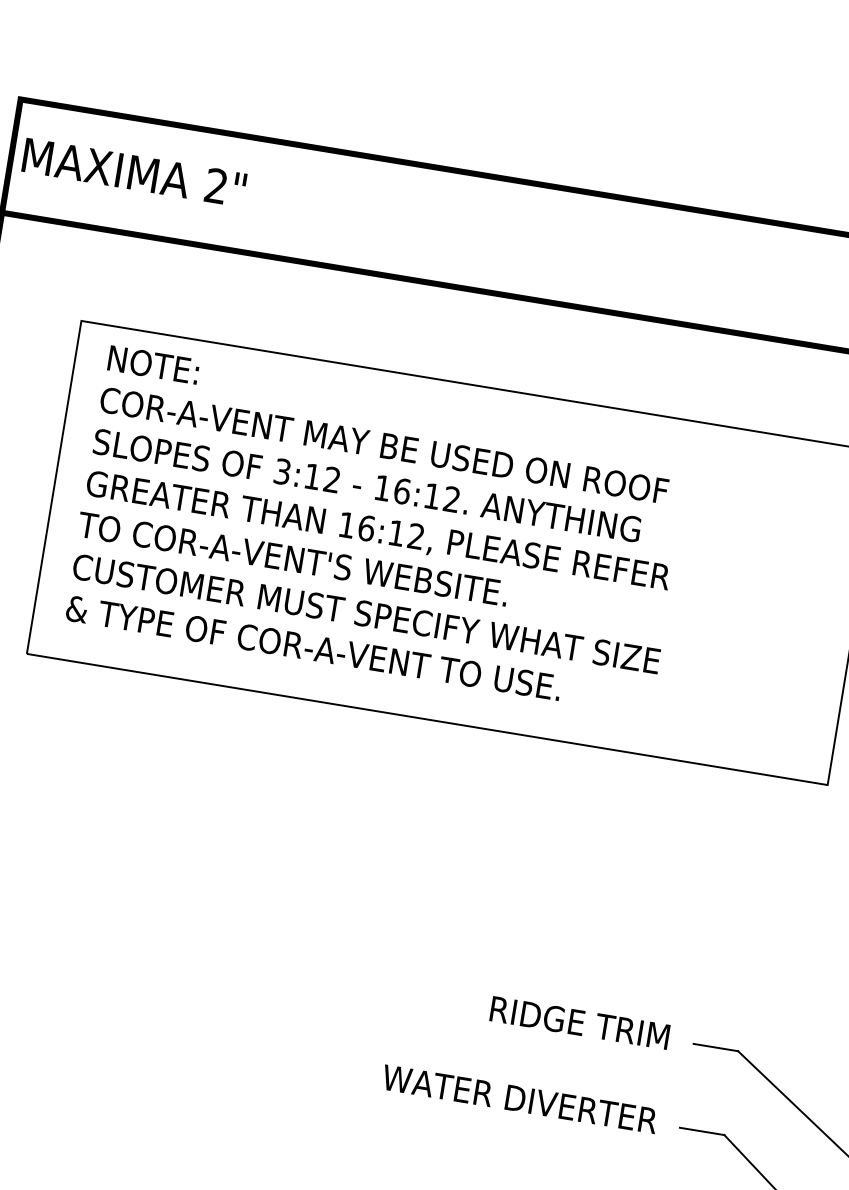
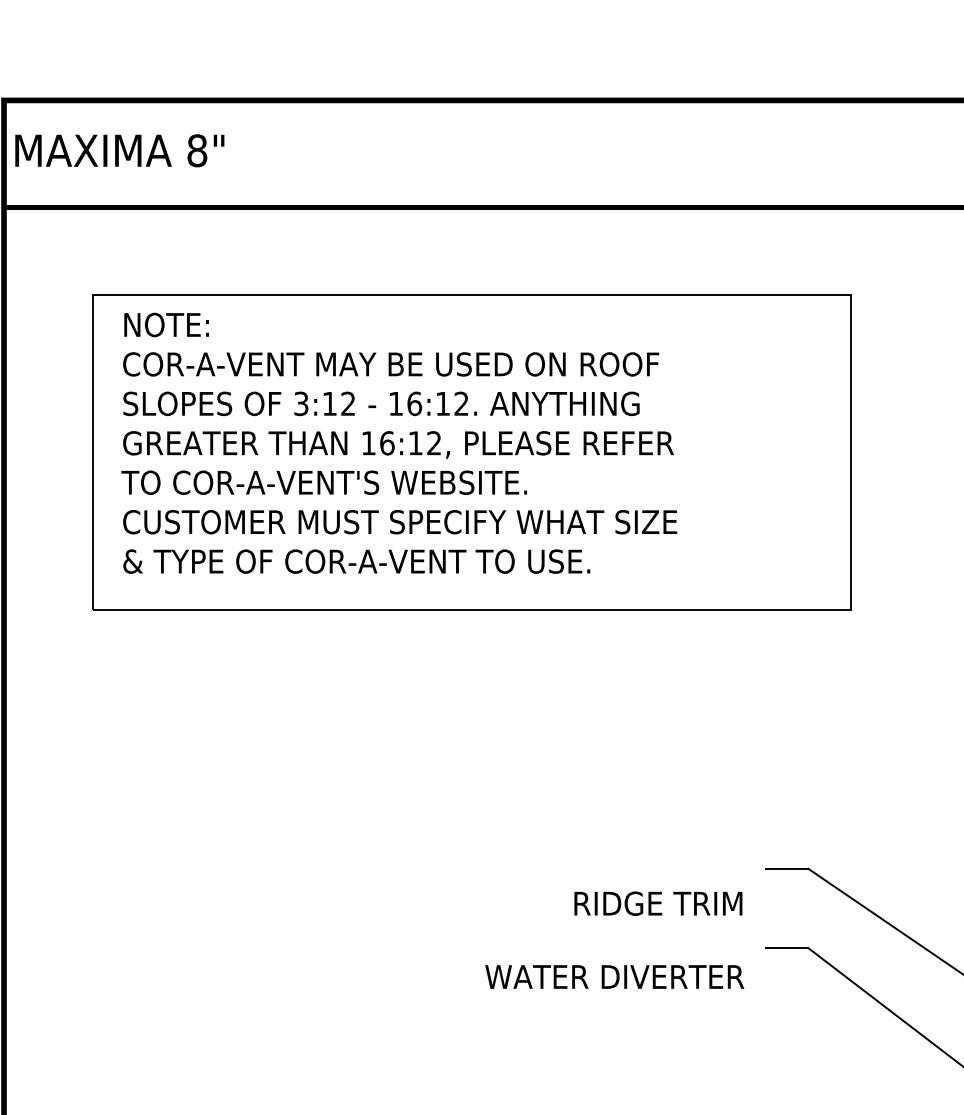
text: (216, 185) -> (197, 150), 2" -> 8"
text: (580, 1022) -> (658, 903), moved
text: (519, 1098) -> (614, 976), moved

